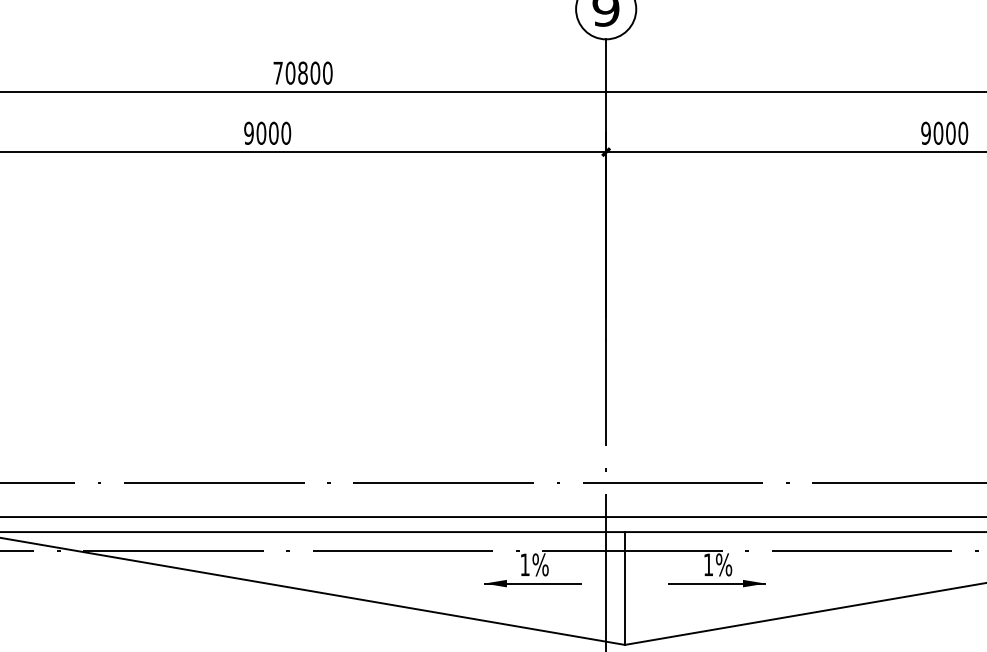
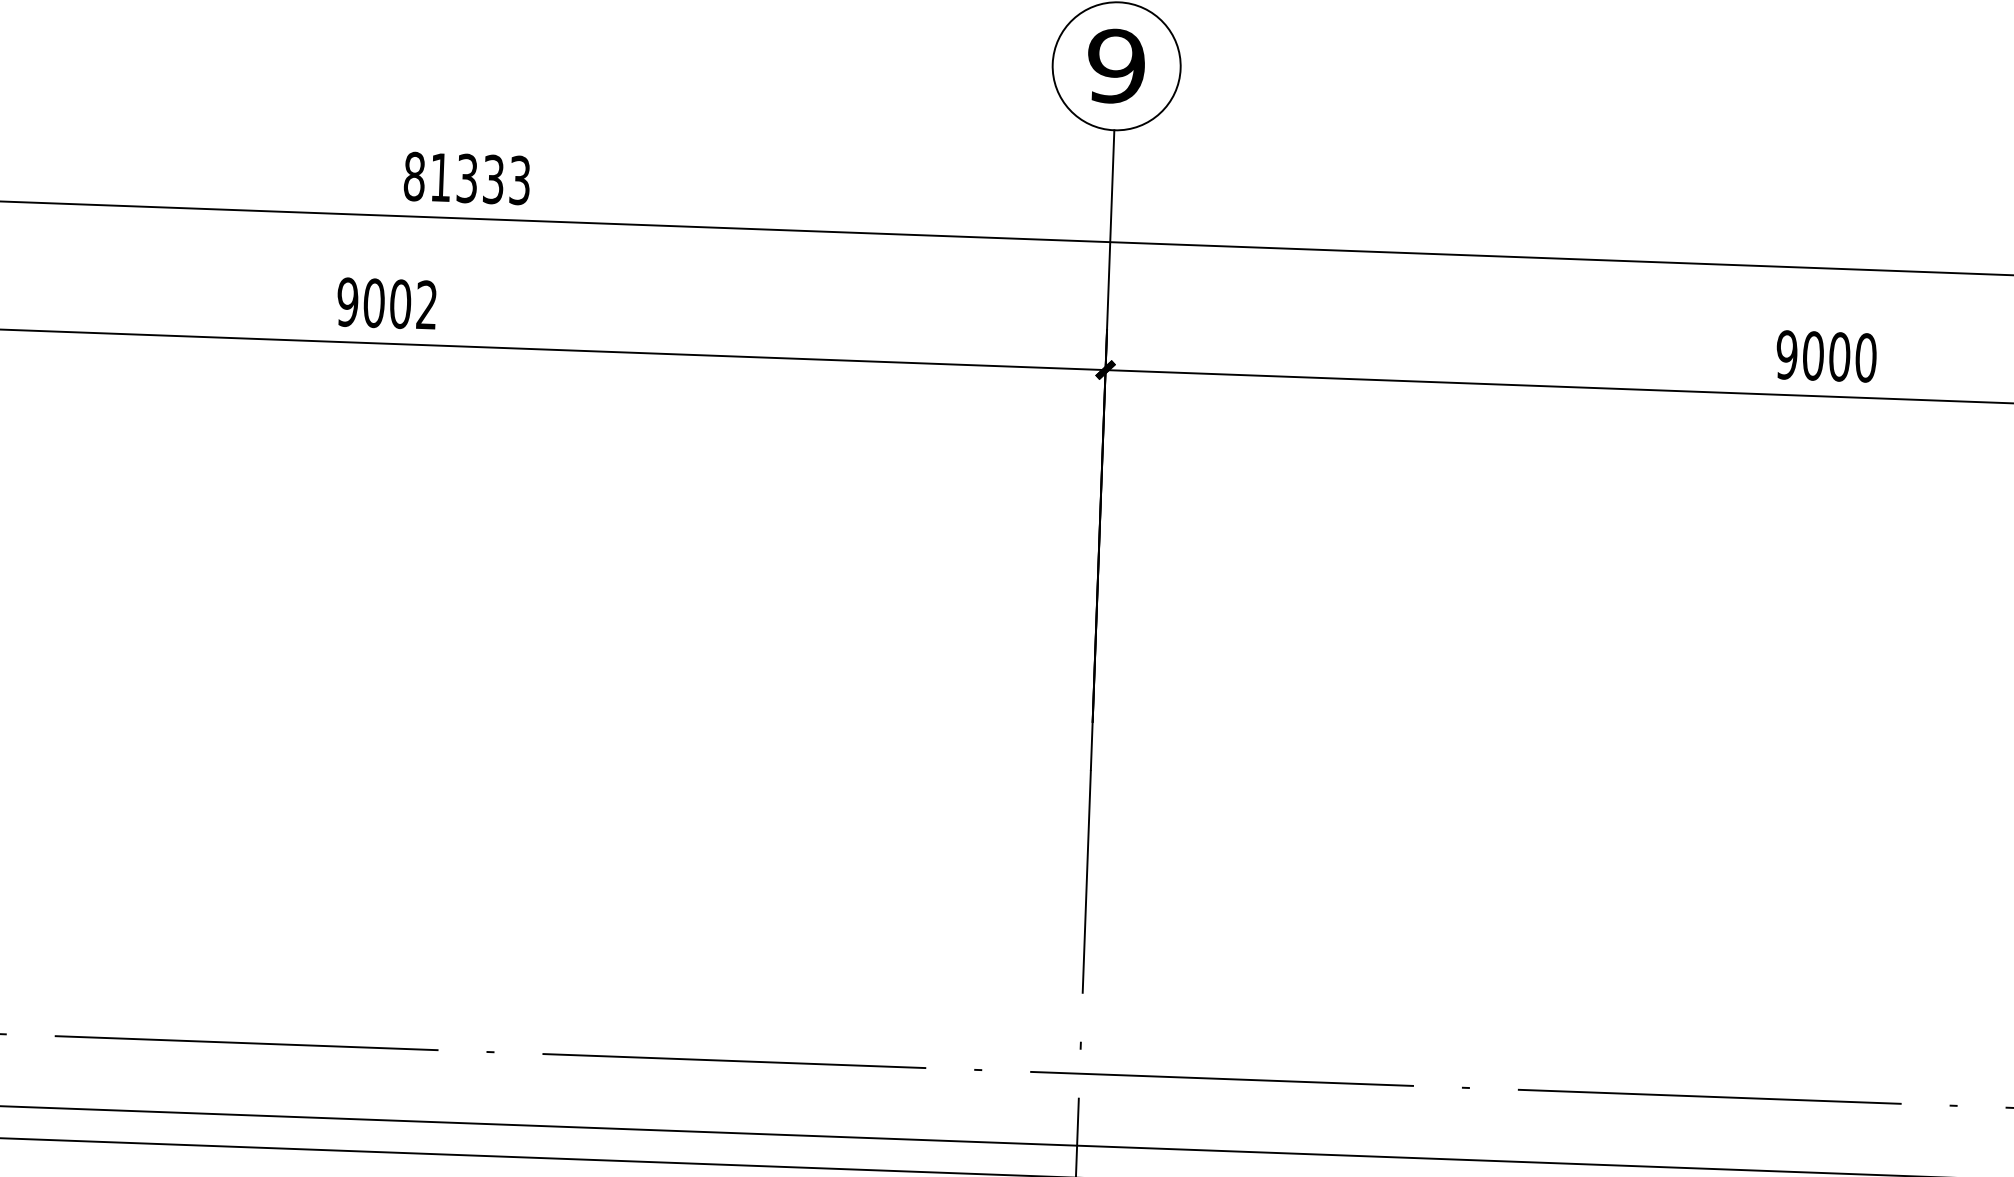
text: (302, 72) -> (466, 177), 70800 -> 81333
text: (286, 132) -> (427, 303), 9000 -> 9002

